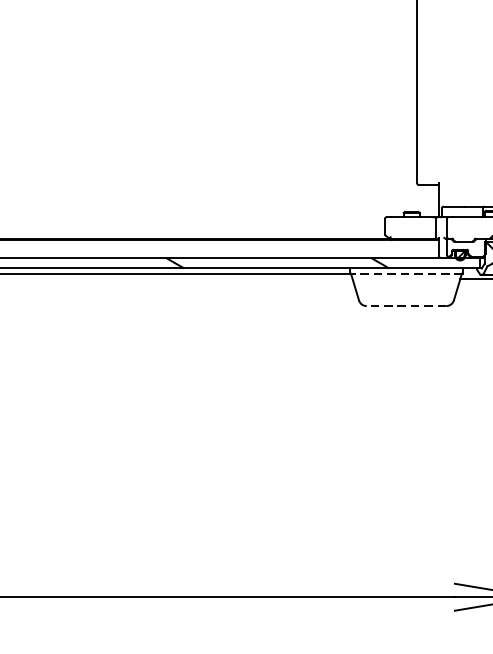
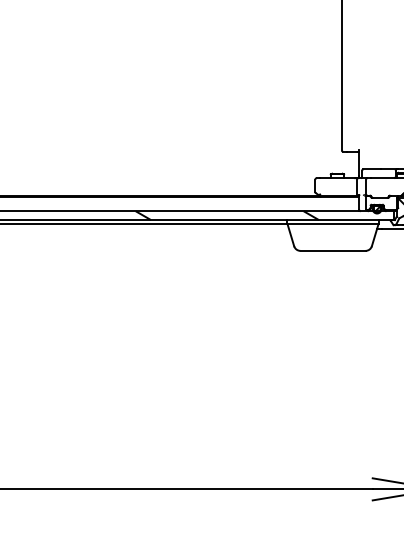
line: (405, 273) -> (332, 224), dashed -> solid
line: (407, 305) -> (333, 250), dashed -> solid

